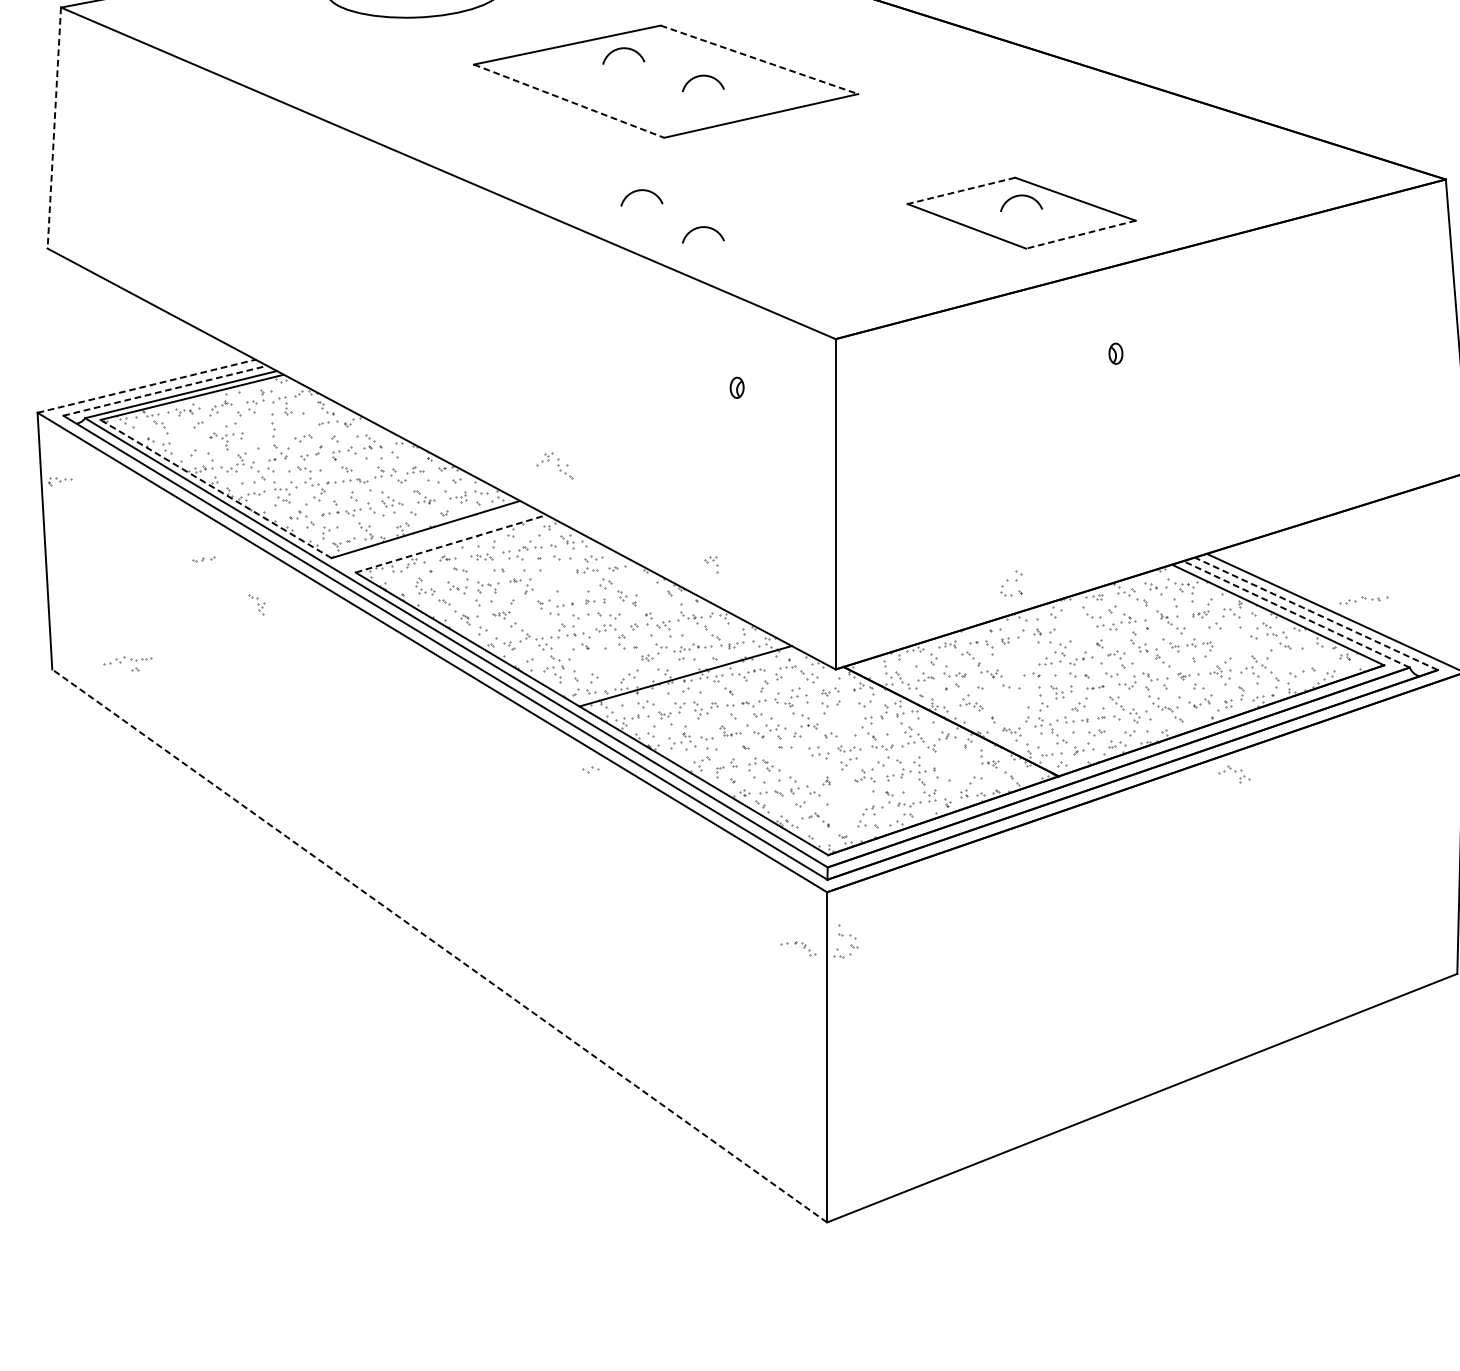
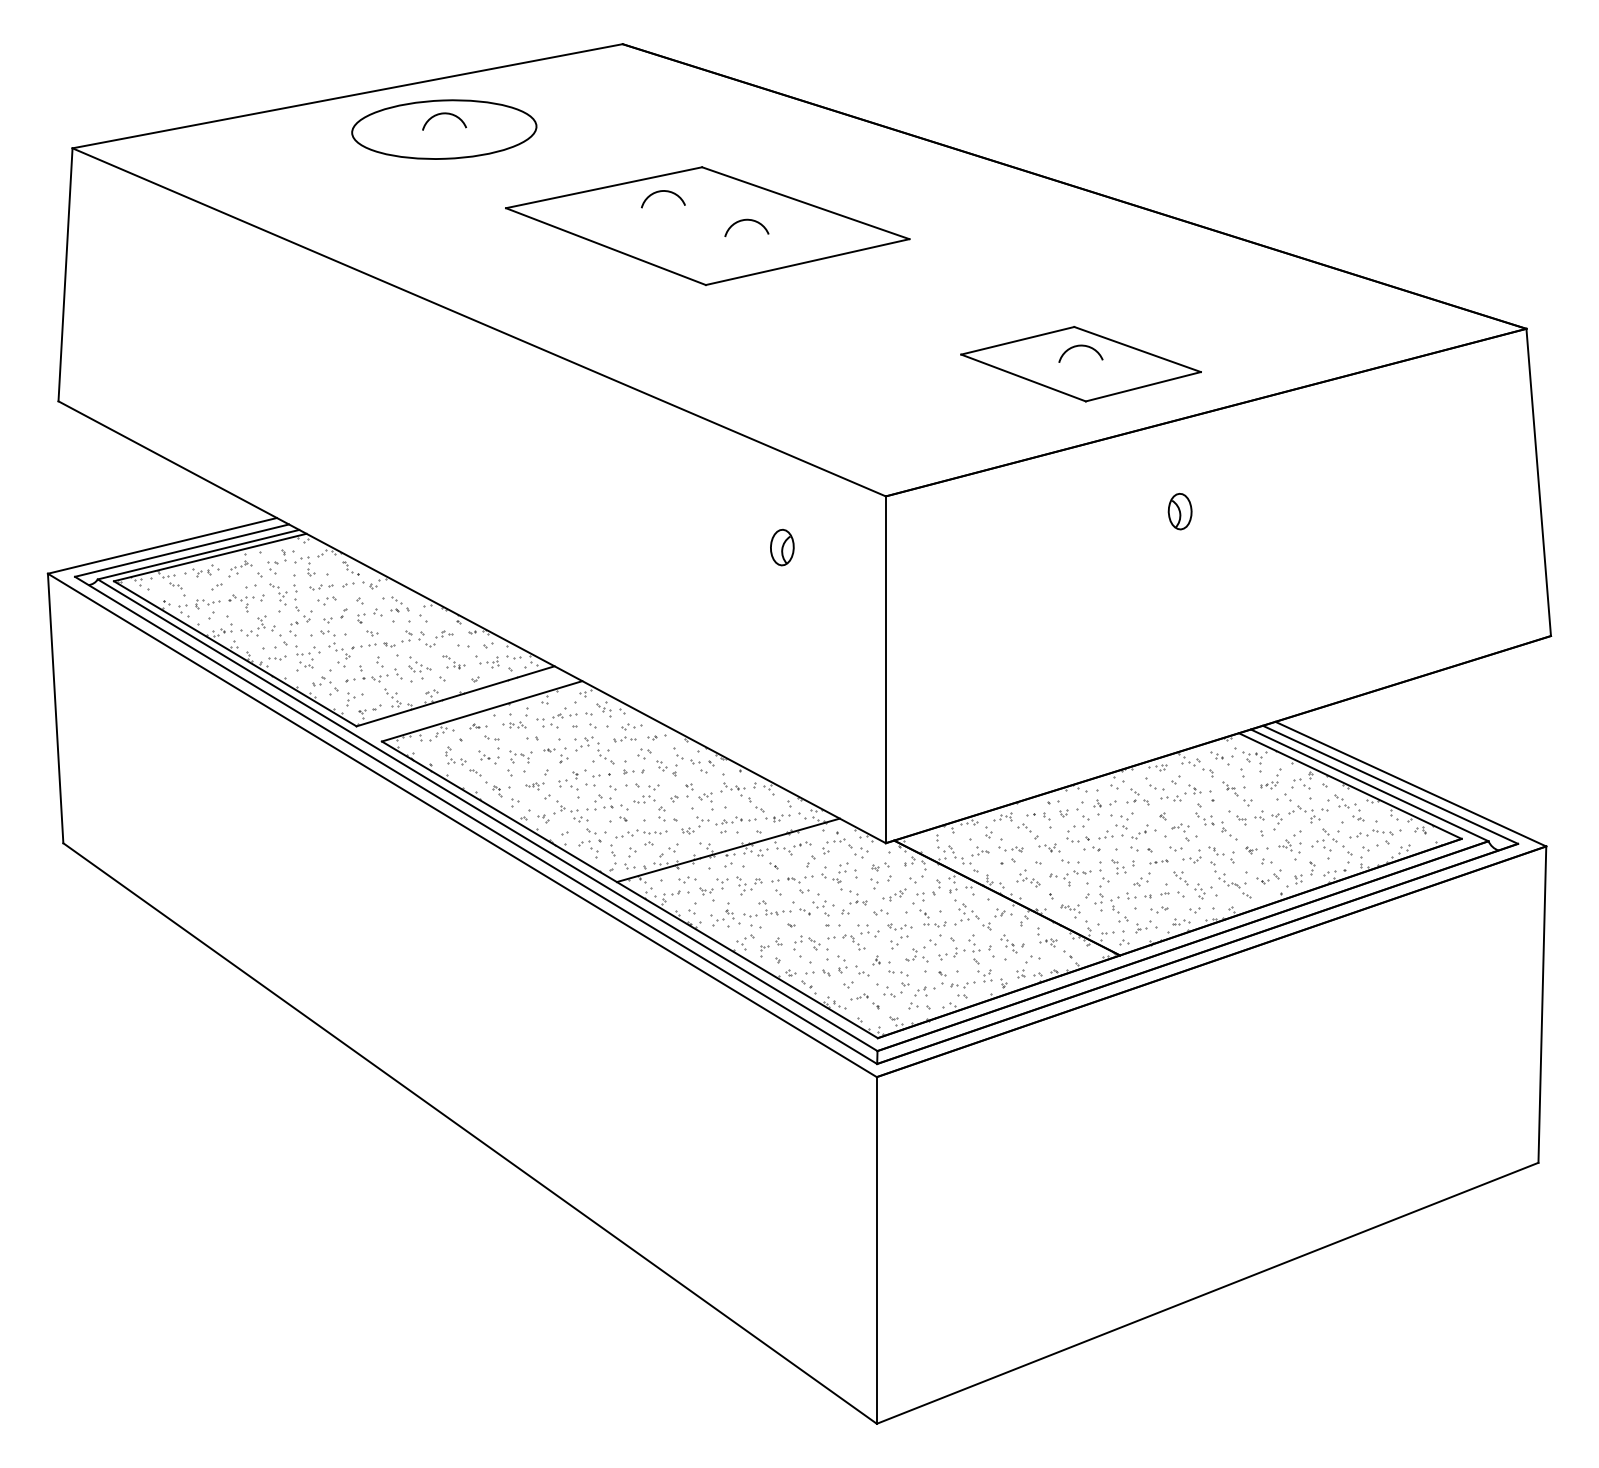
line: (759, 60) -> (805, 203), dashed -> solid
line: (569, 101) -> (606, 246), dashed -> solid
line: (54, 127) -> (65, 274), dashed -> solid
line: (961, 190) -> (1017, 340), dashed -> solid
arc: (639, 191) -> (679, 341), removed
arc: (702, 227) -> (746, 379), removed
line: (1080, 234) -> (1142, 386), dashed -> solid
part: (1115, 353) -> (1179, 511), size x1.67
line: (146, 385) -> (162, 545), dashed -> solid
part: (737, 387) -> (782, 547), size x1.67
line: (165, 390) -> (182, 550), dashed -> solid
part: (554, 465) -> (594, 750), moved
part: (60, 482) -> (207, 604), moved
line: (215, 488) -> (234, 653), dashed -> solid
line: (451, 544) -> (482, 711), dashed -> solid
part: (203, 560) -> (321, 587), moved
part: (711, 564) -> (755, 733), removed
part: (1010, 583) -> (1077, 828), moved
part: (649, 590) -> (690, 760), added
part: (1363, 600) -> (1375, 833), moved
part: (257, 604) -> (278, 594), moved
line: (1316, 613) -> (1390, 784), dashed -> solid
line: (1296, 614) -> (1369, 785), dashed -> solid
part: (533, 617) -> (568, 788), added
part: (1075, 624) -> (1137, 796), added
part: (128, 664) -> (641, 837), moved
part: (1011, 703) -> (1070, 878), added
part: (843, 718) -> (894, 894), added
part: (729, 730) -> (774, 907), size x1.43
part: (956, 764) -> (1012, 943), added
part: (591, 769) -> (629, 948), removed
part: (1234, 774) -> (1304, 814), moved
line: (440, 945) -> (470, 1133), dashed -> solid
part: (850, 945) -> (901, 983), moved
part: (798, 948) -> (846, 942), moved

